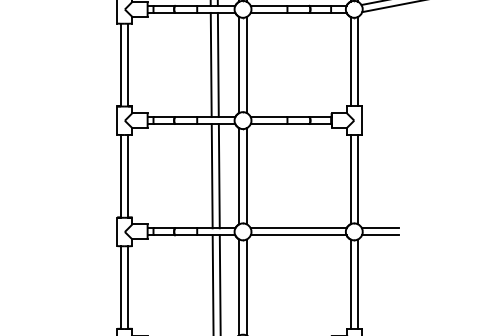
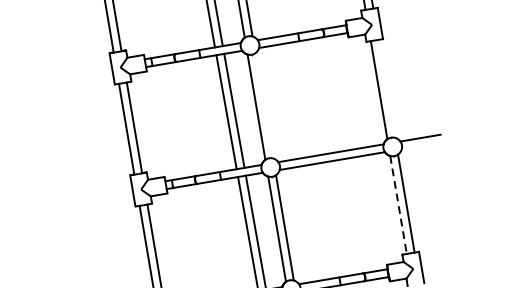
line: (246, 176) -> (264, 106), removed
line: (357, 179) -> (386, 88), removed
line: (379, 235) -> (421, 146), removed
line: (350, 284) -> (398, 205), solid -> dashed

